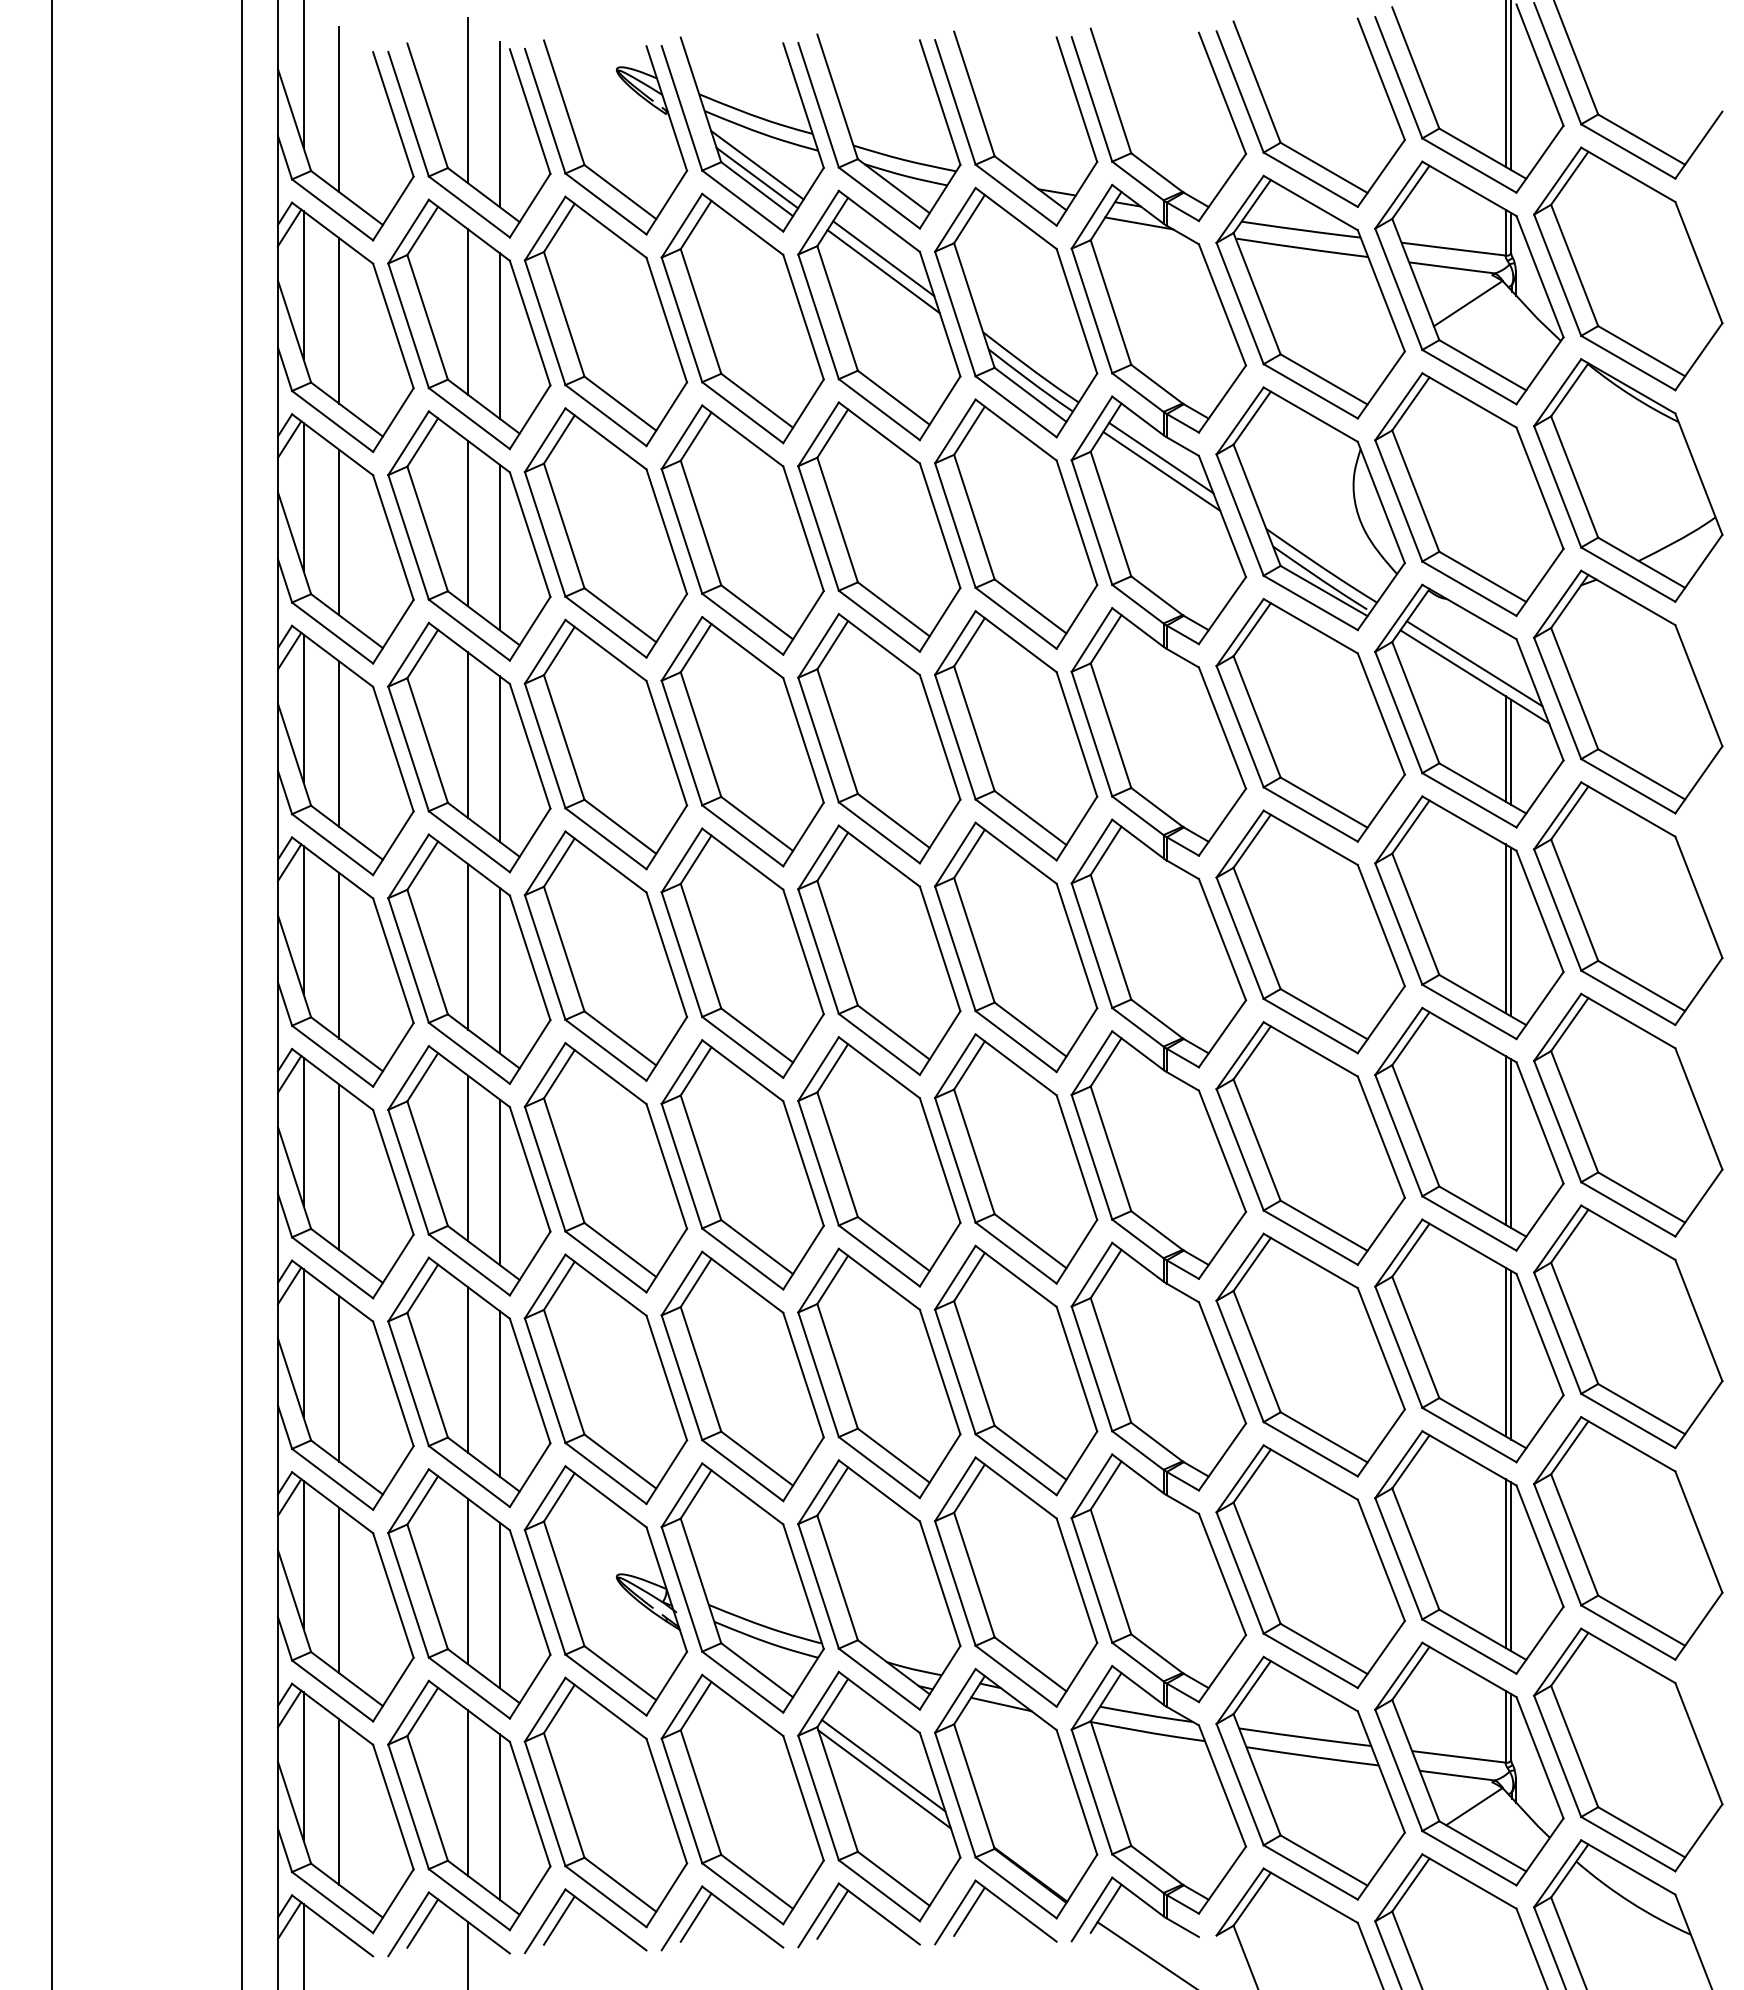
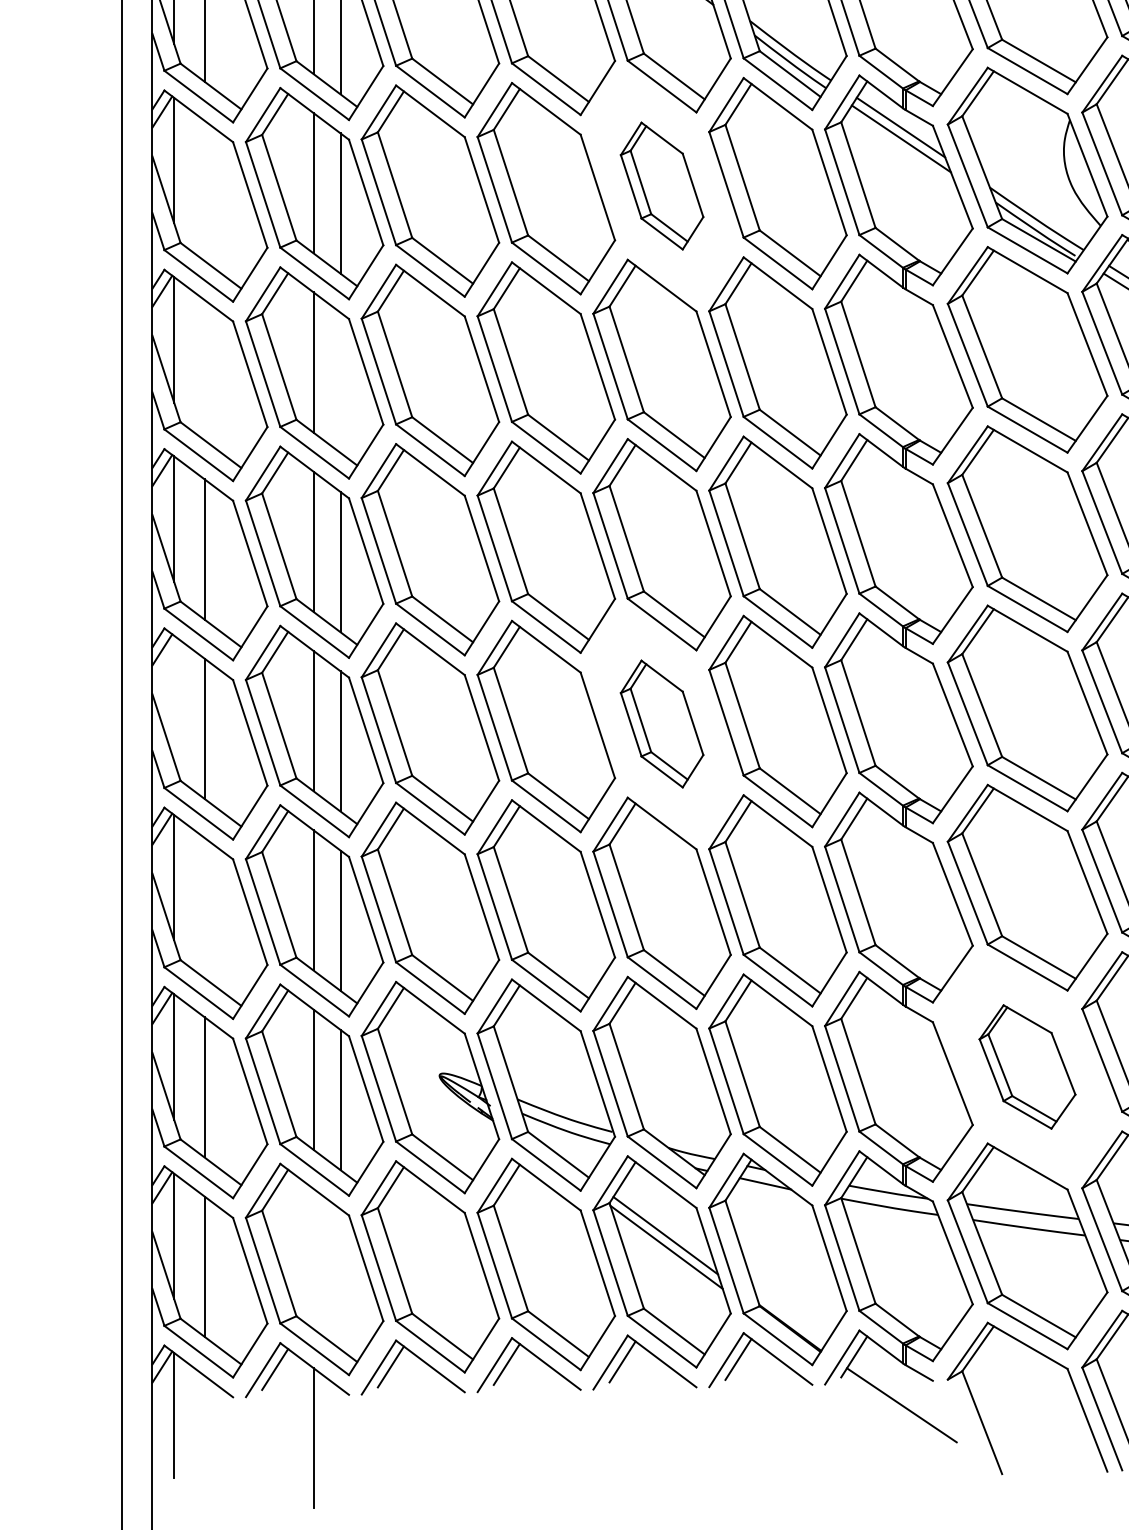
part: (879, 526) -> (662, 185), size x0.6
line: (339, 532) -> (204, 190), removed
line: (339, 744) -> (204, 370), removed
line: (499, 758) -> (340, 382), removed
line: (303, 1131) -> (174, 698), removed
part: (879, 1161) -> (662, 723), size x0.6
line: (339, 1378) -> (204, 907), removed
part: (1310, 1566) -> (1027, 1066), size x0.6
line: (468, 1792) -> (313, 1258), removed
line: (499, 1816) -> (340, 1278), removed

